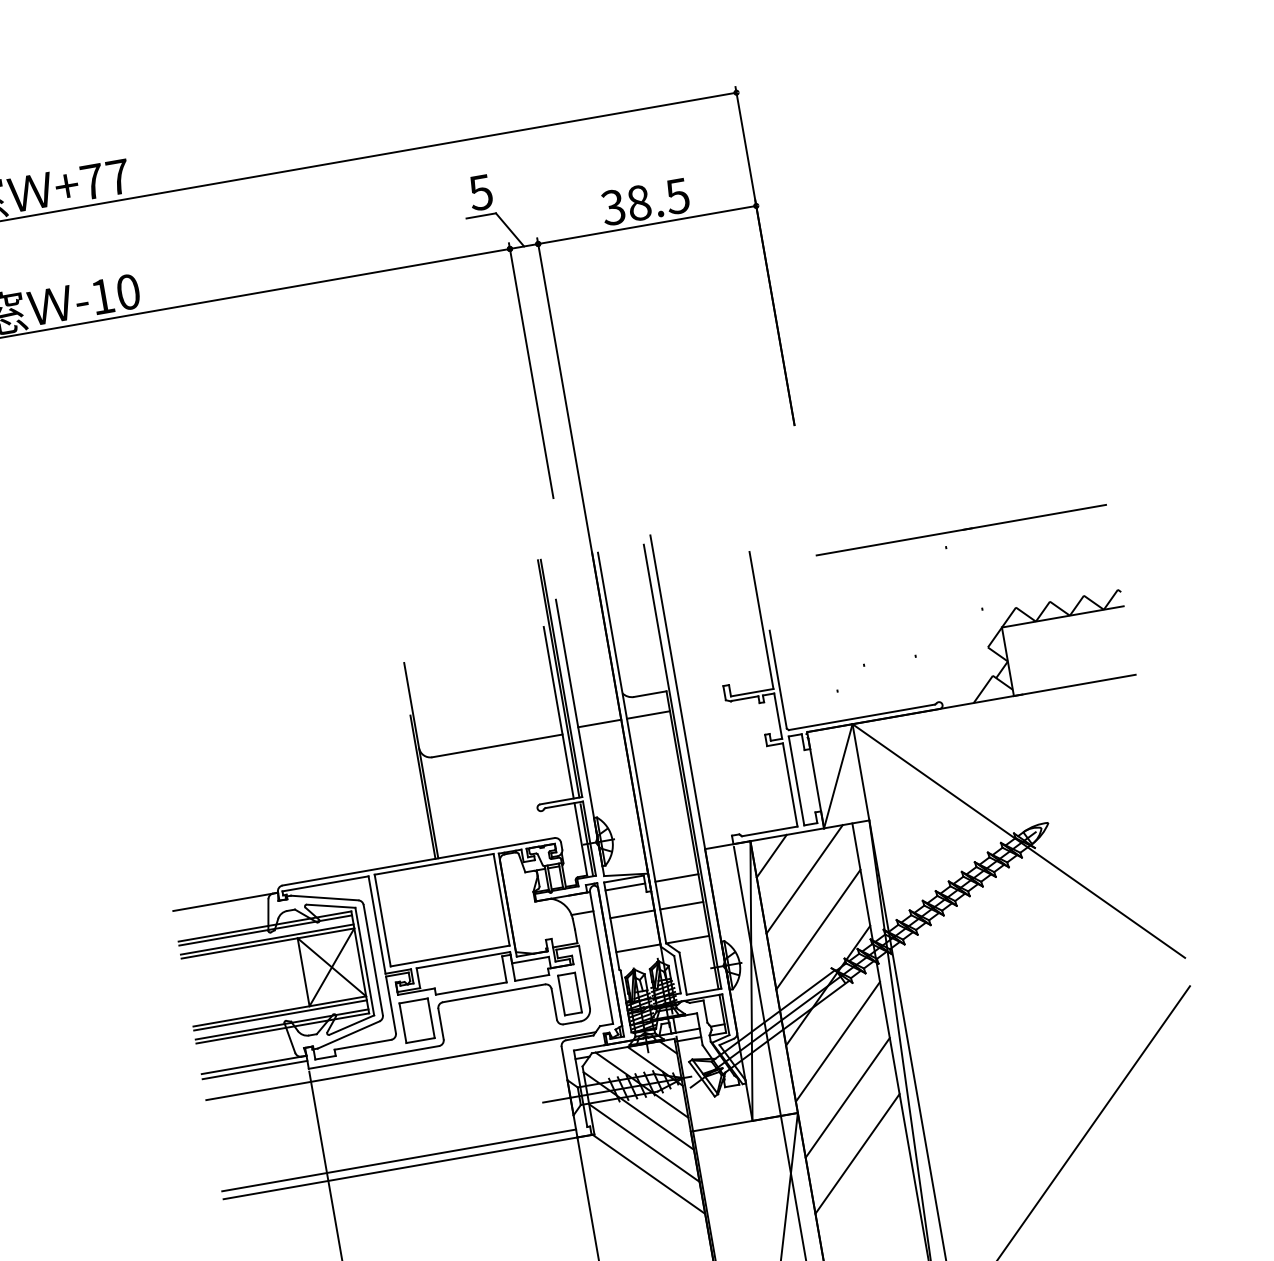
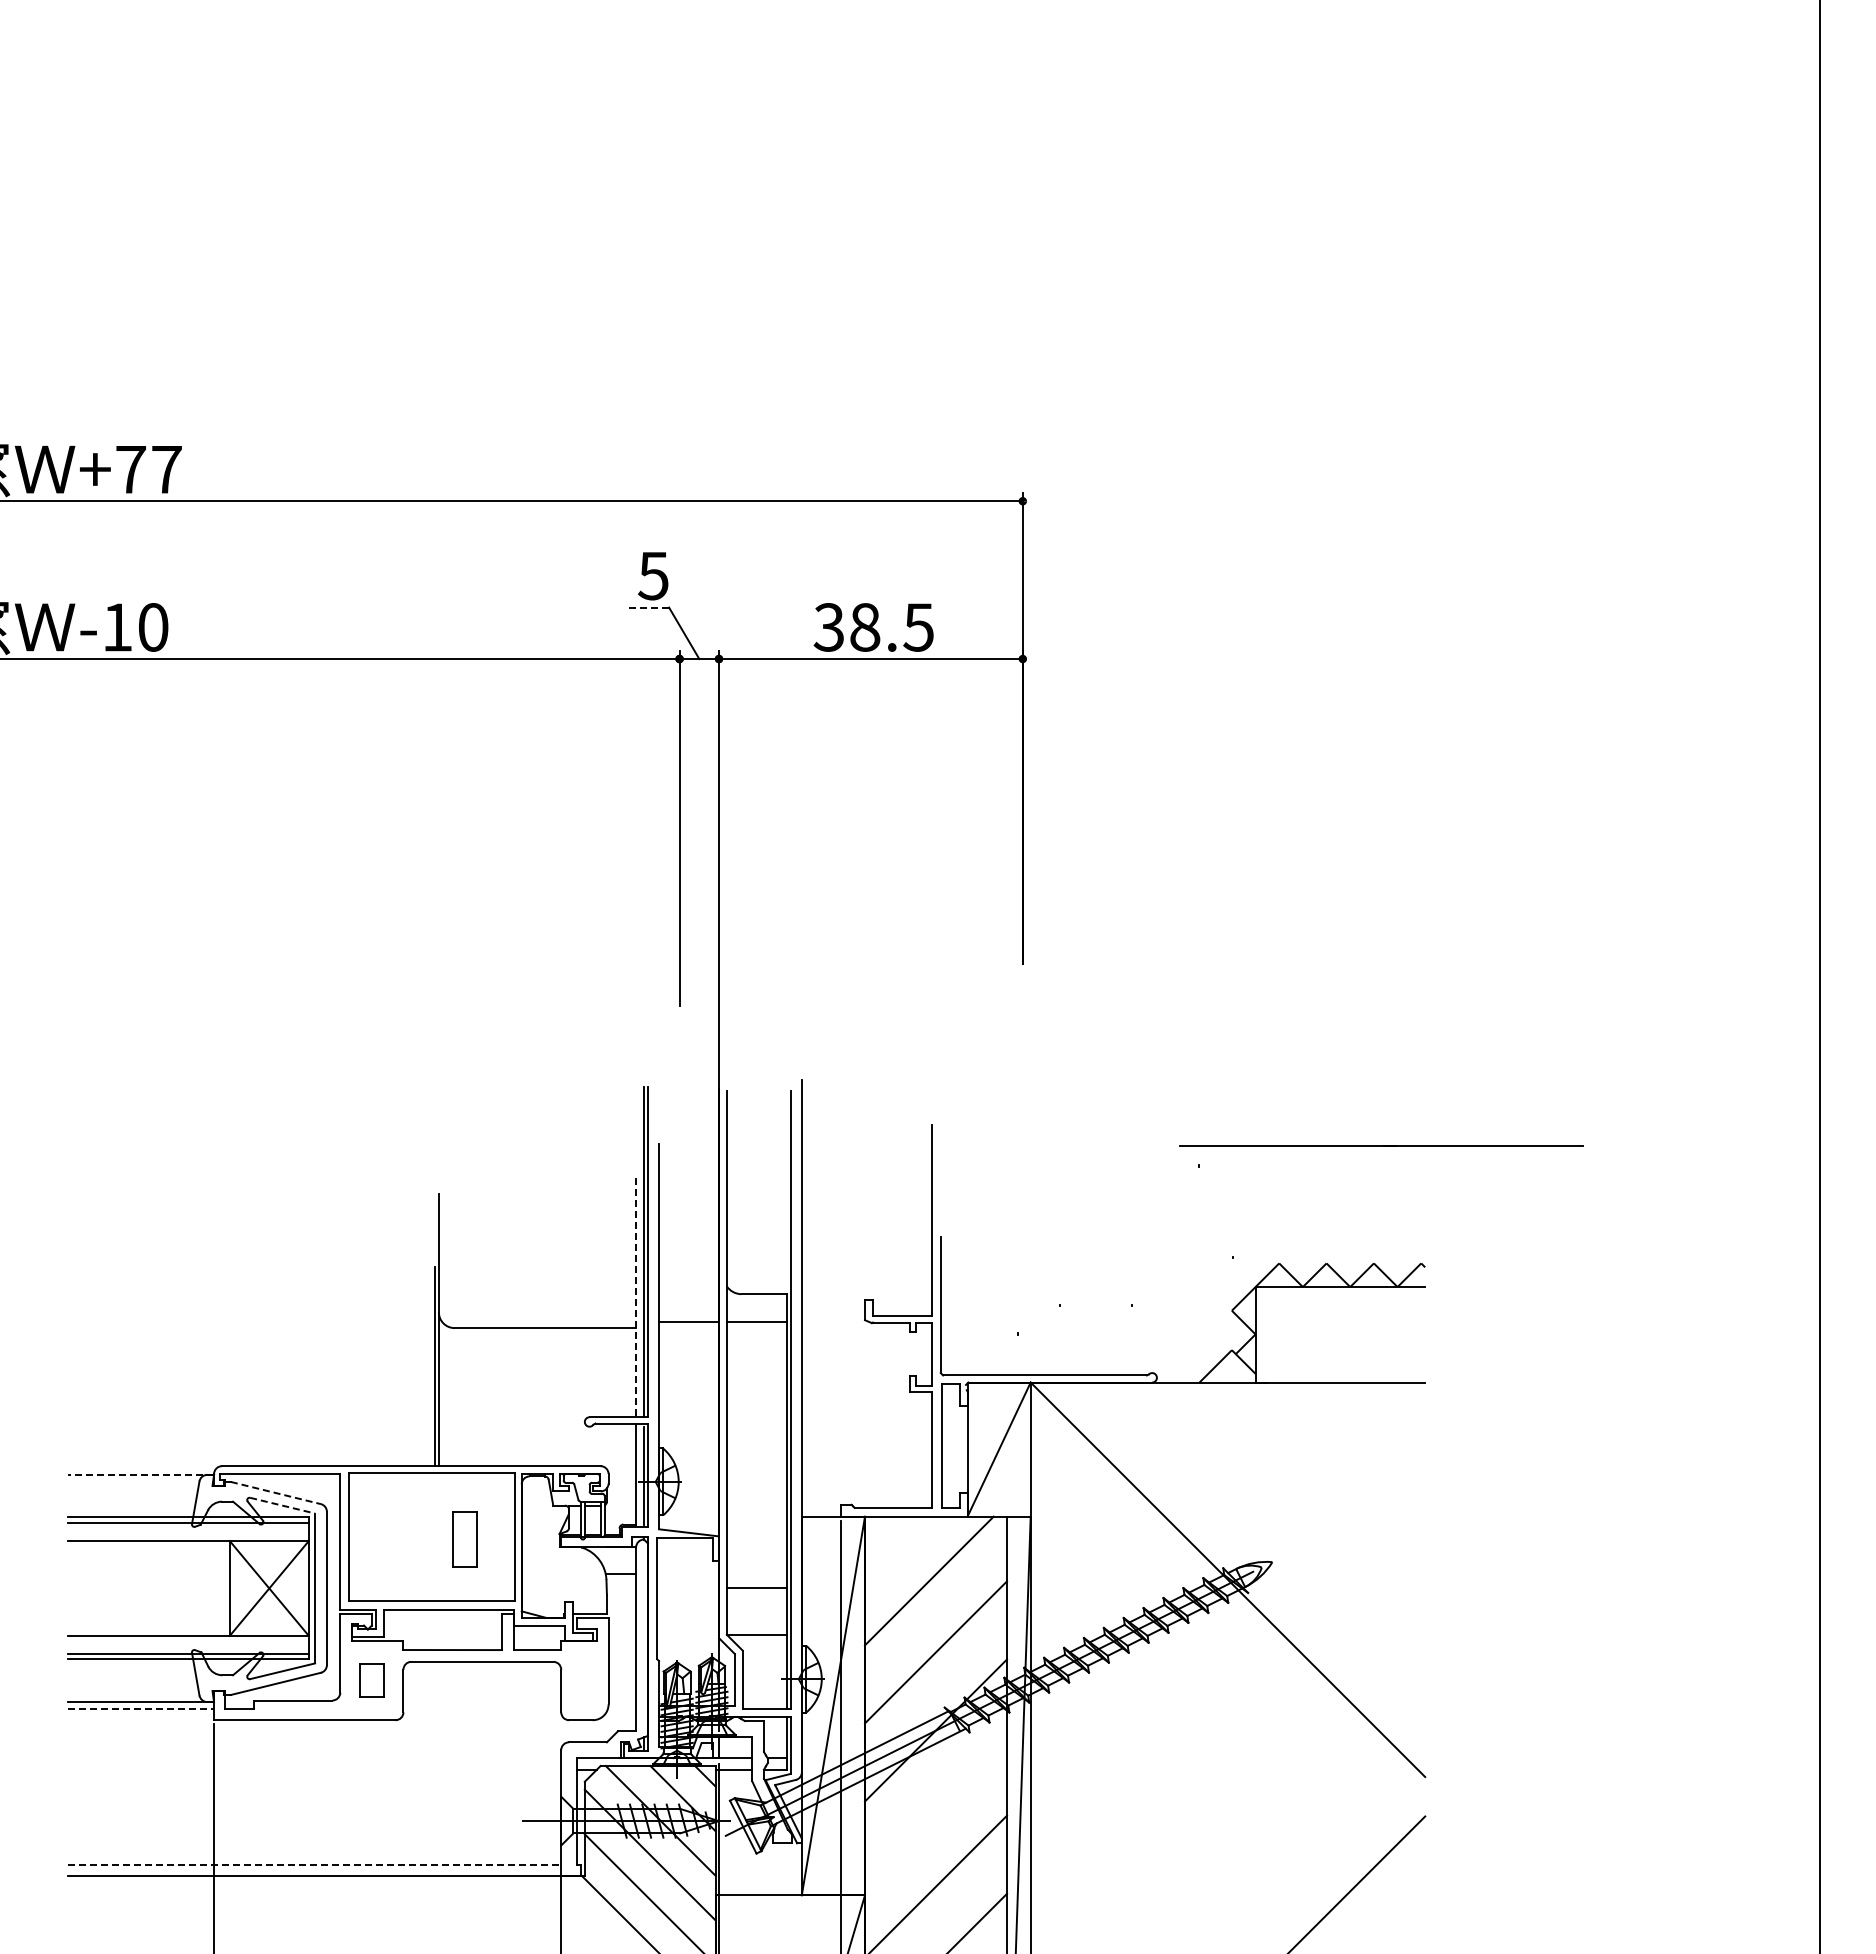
line: (481, 215) -> (648, 607), solid -> dashed
line: (961, 529) -> (1381, 1145), moved
line: (559, 712) -> (636, 1297), solid -> dashed
line: (771, 855) -> (890, 1541), removed
line: (676, 878) -> (756, 1549), removed
line: (625, 887) -> (684, 1549), removed
line: (325, 898) -> (276, 1493), solid -> dashed
line: (225, 901) -> (141, 1474), solid -> dashed
line: (331, 906) -> (283, 1505), solid -> dashed
line: (632, 914) -> (688, 1587), removed
line: (267, 939) -> (188, 1535), removed
line: (638, 948) -> (688, 1635), removed
part: (569, 993) -> (464, 1539), moved
line: (280, 1015) -> (188, 1641), removed
part: (416, 1020) -> (371, 1680), size x0.6
line: (838, 1041) -> (936, 1808), removed
line: (401, 1066) -> (339, 1738), removed
line: (255, 1070) -> (141, 1709), solid -> dashed
line: (399, 1160) -> (314, 1865), solid -> dashed

